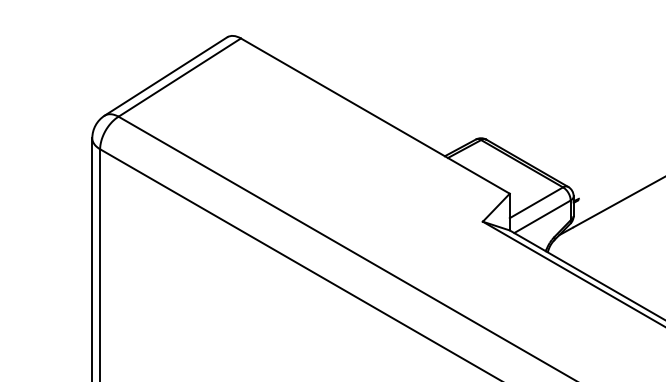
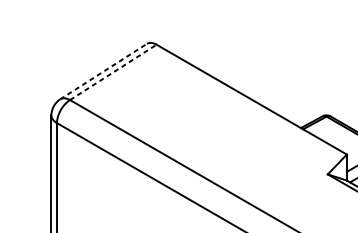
line: (165, 76) -> (103, 71), solid -> dashed
line: (179, 77) -> (113, 72), solid -> dashed

